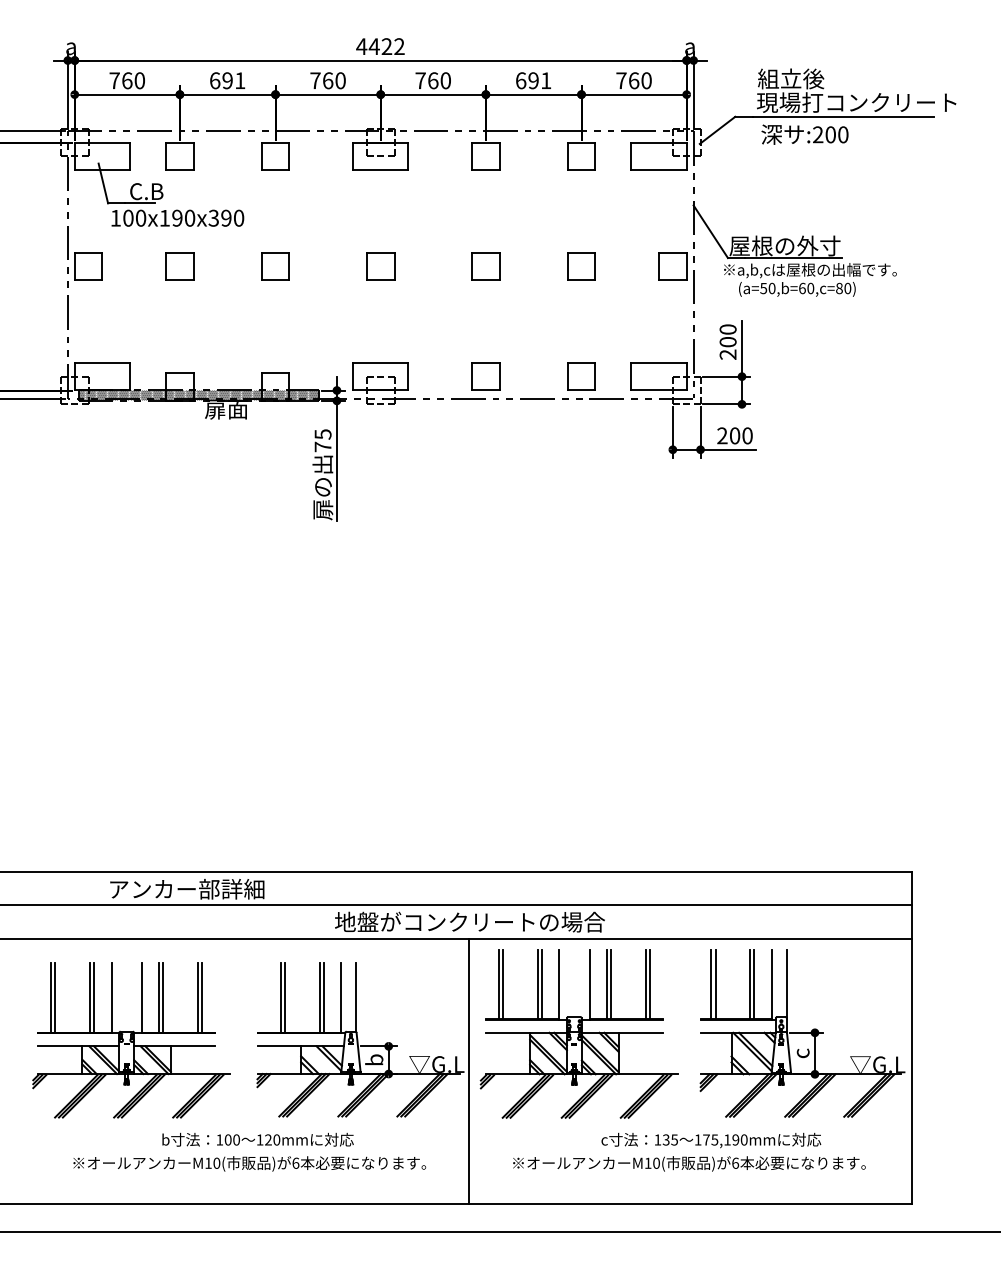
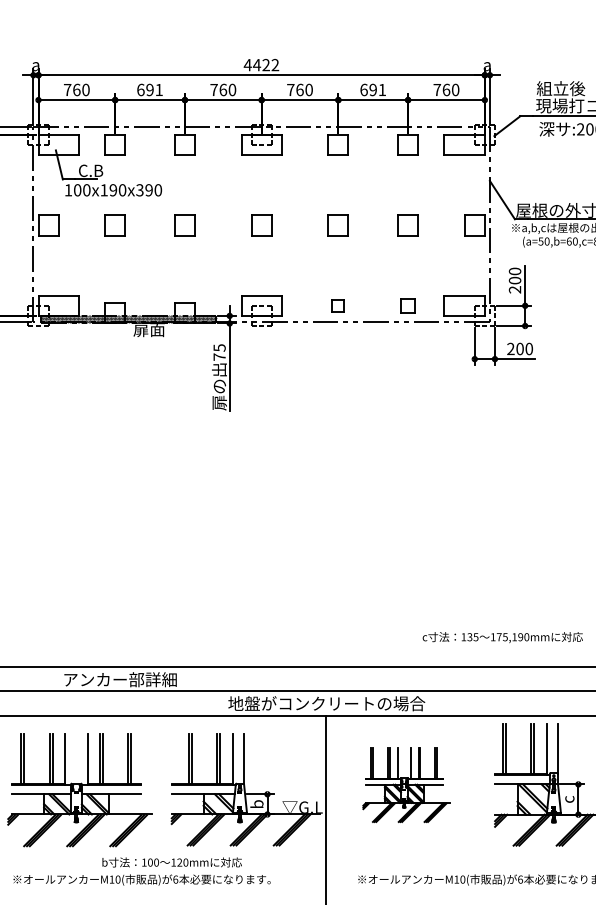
part: (485, 376) -> (338, 305), size x0.6
part: (581, 376) -> (408, 305), size x0.7
part: (578, 1033) -> (405, 784), size x0.6
text: (711, 1140) -> (502, 637), moved
text: (249, 1163) -> (141, 879), moved

